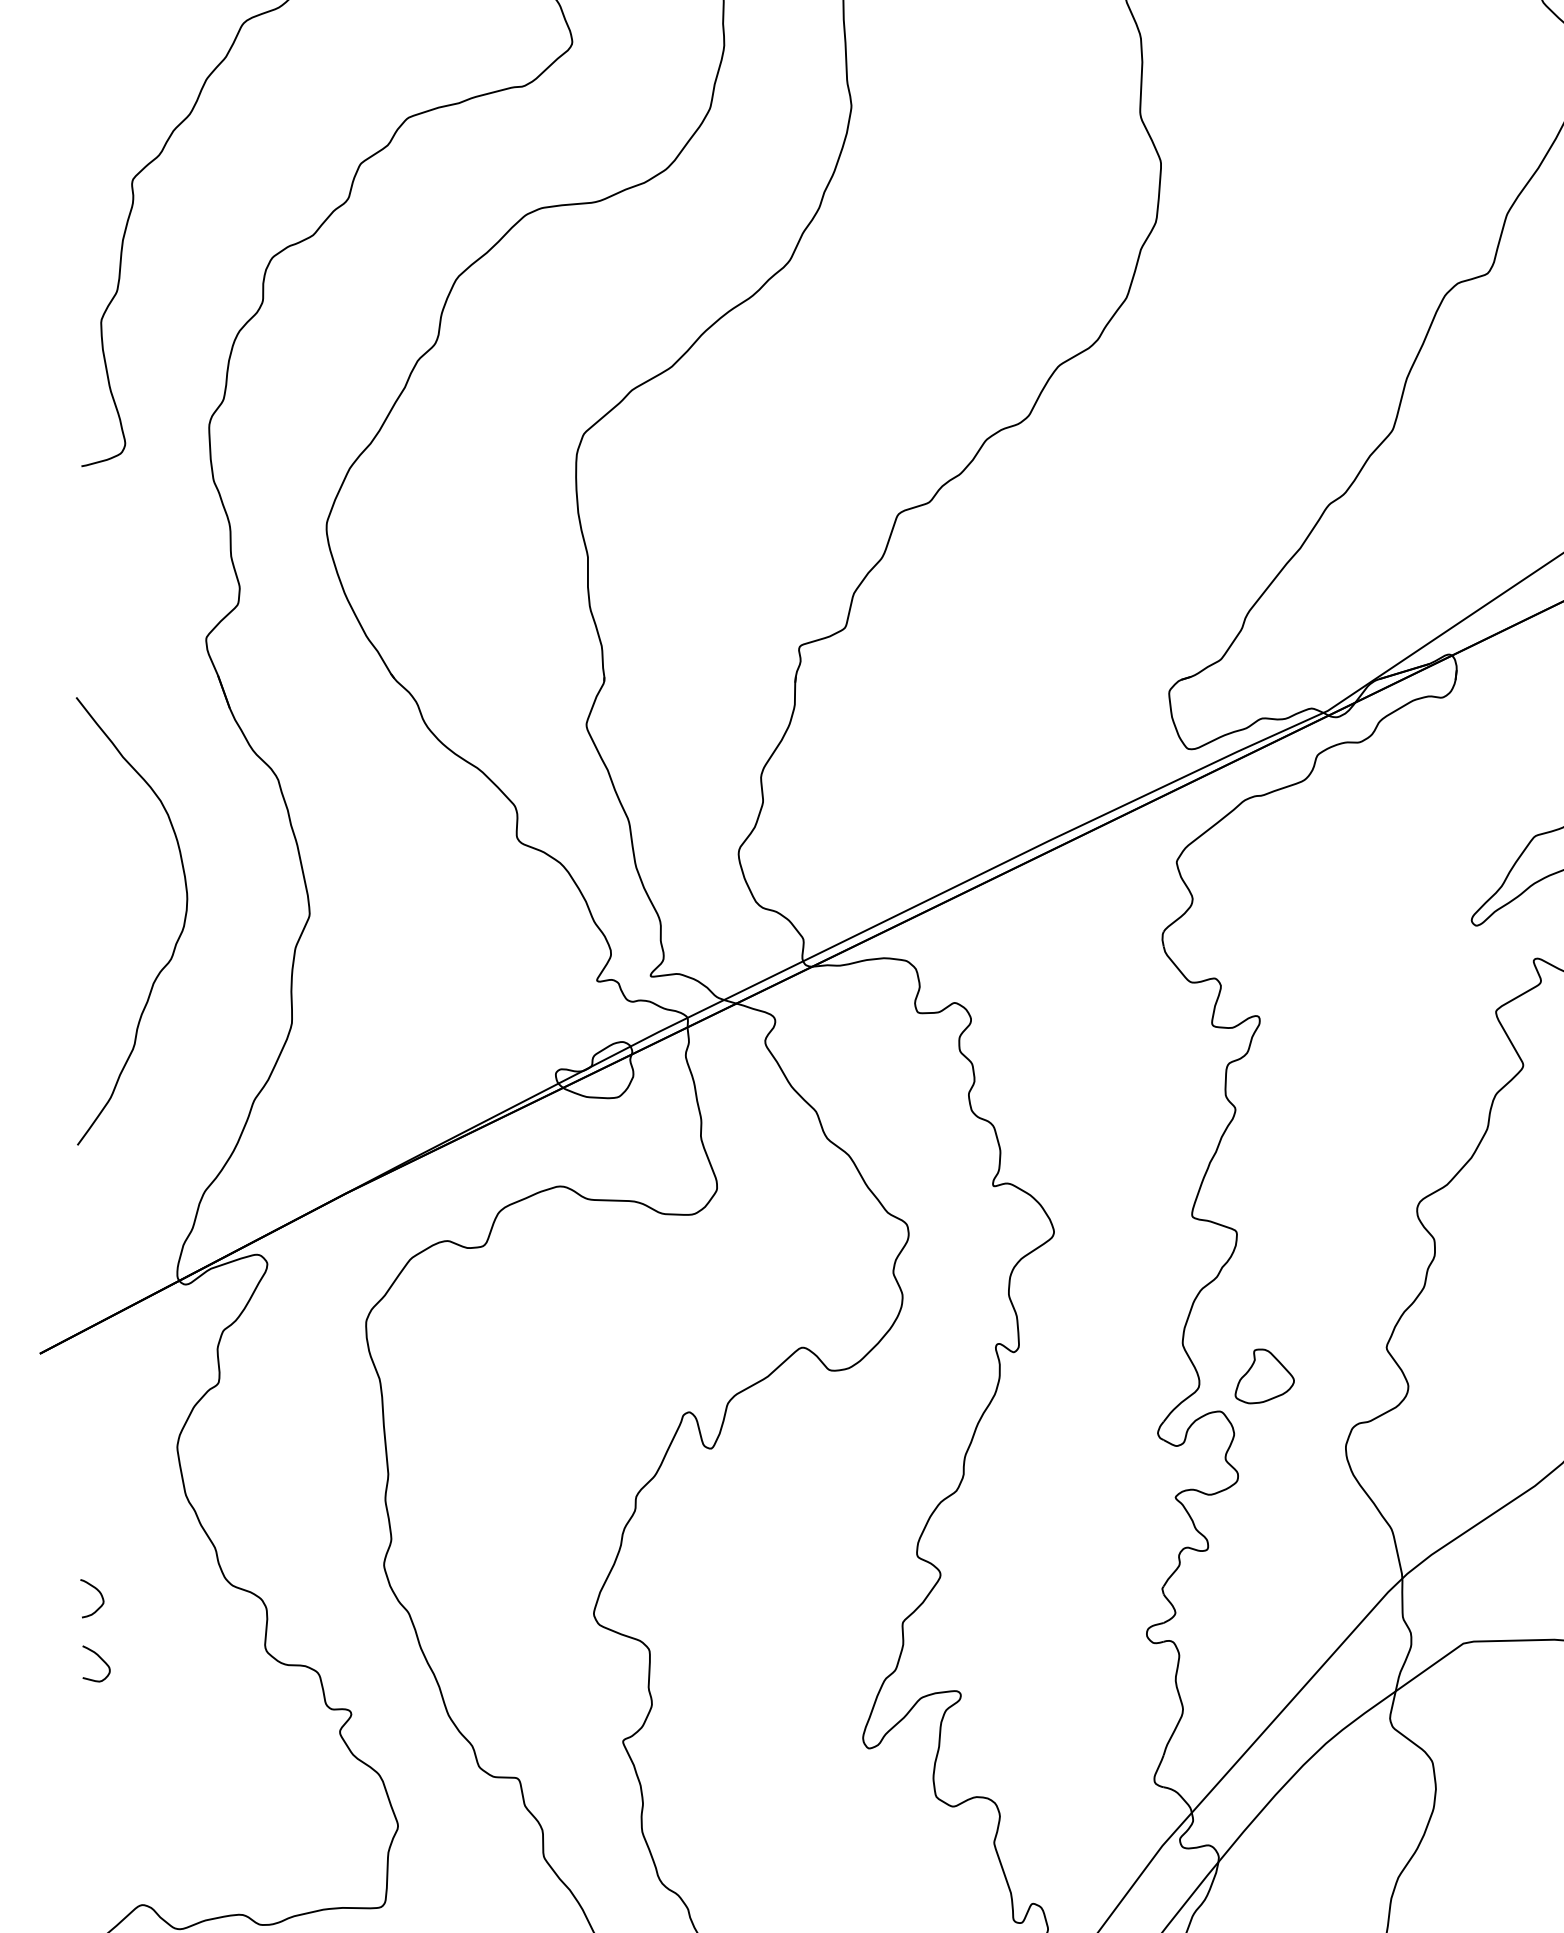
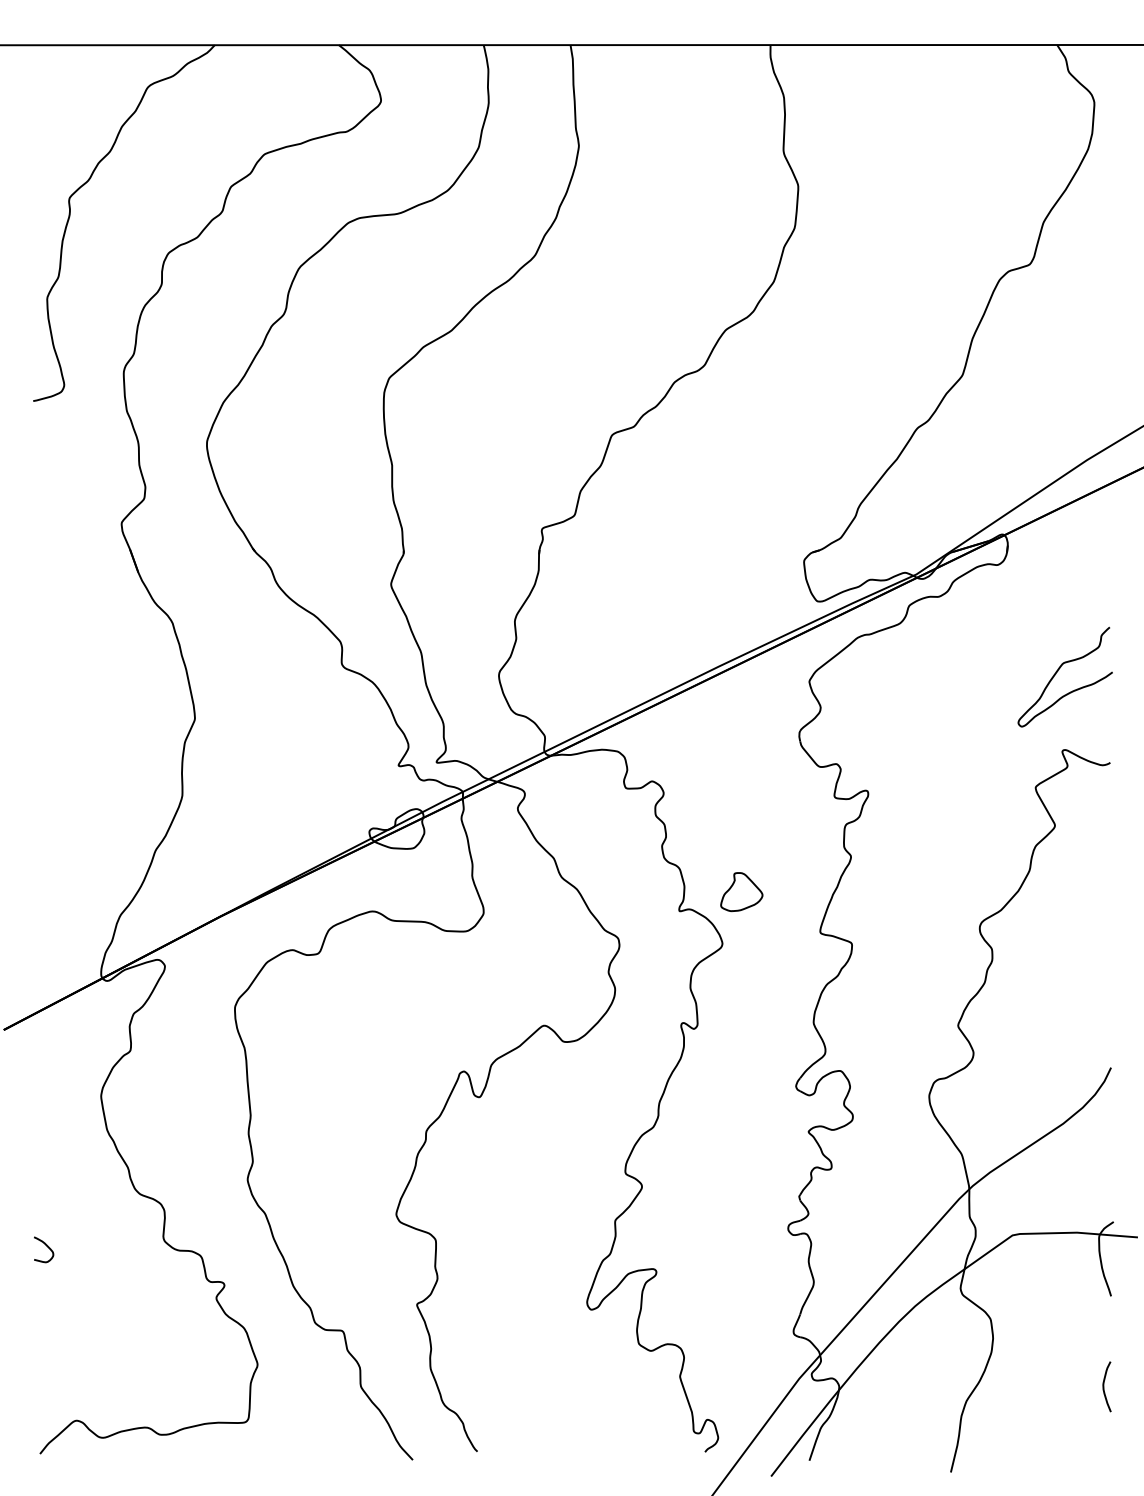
curve: (174, 942) -> (99, 738), removed
part: (1264, 1377) -> (741, 892), moved
curve: (100, 1595) -> (46, 1201), removed

